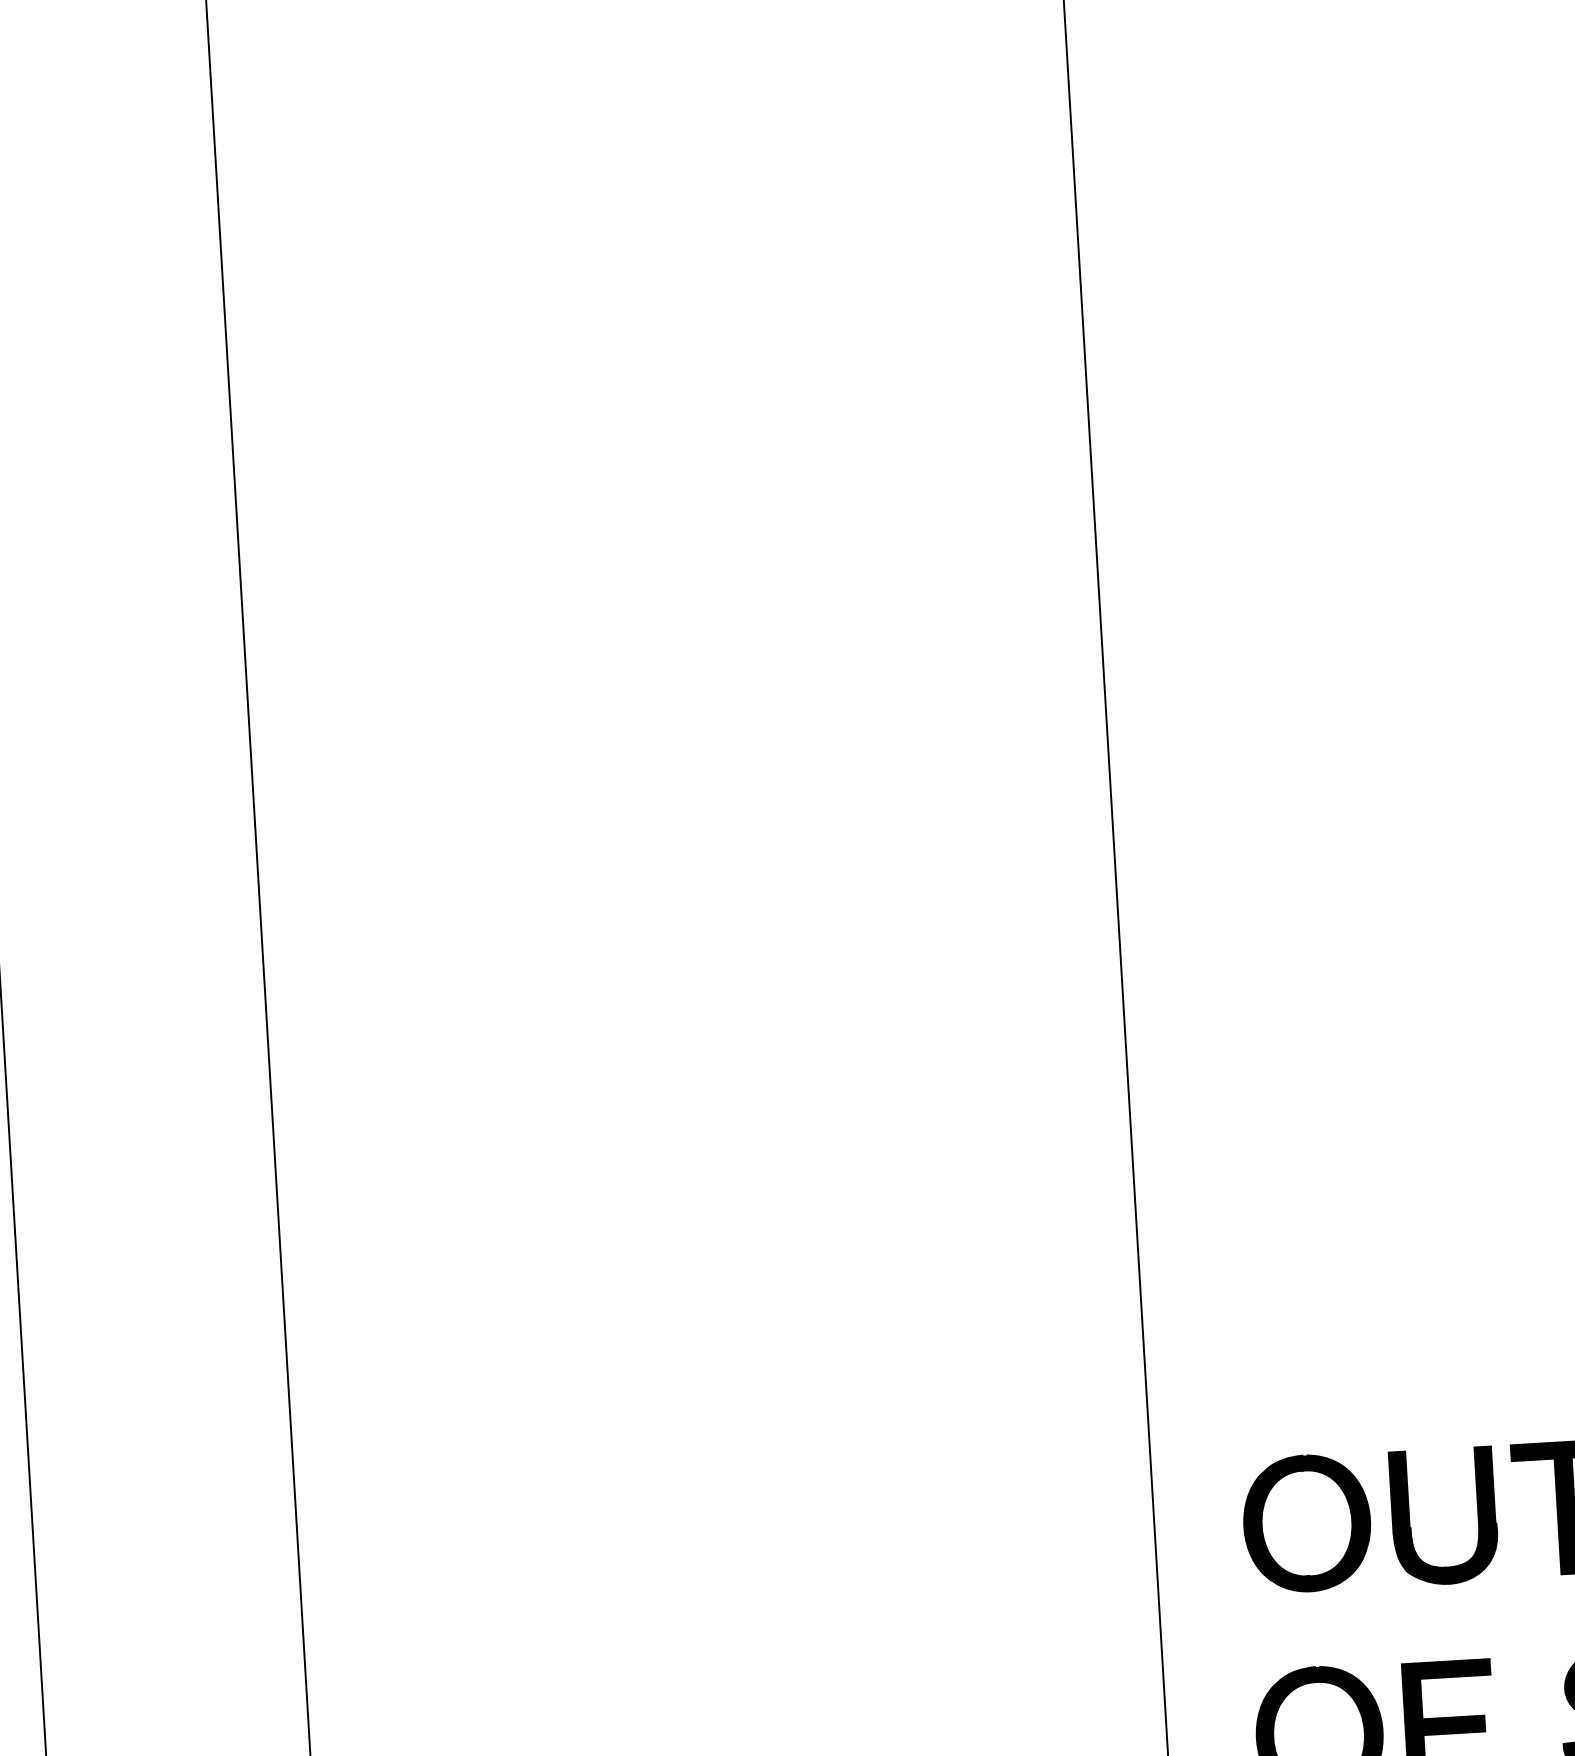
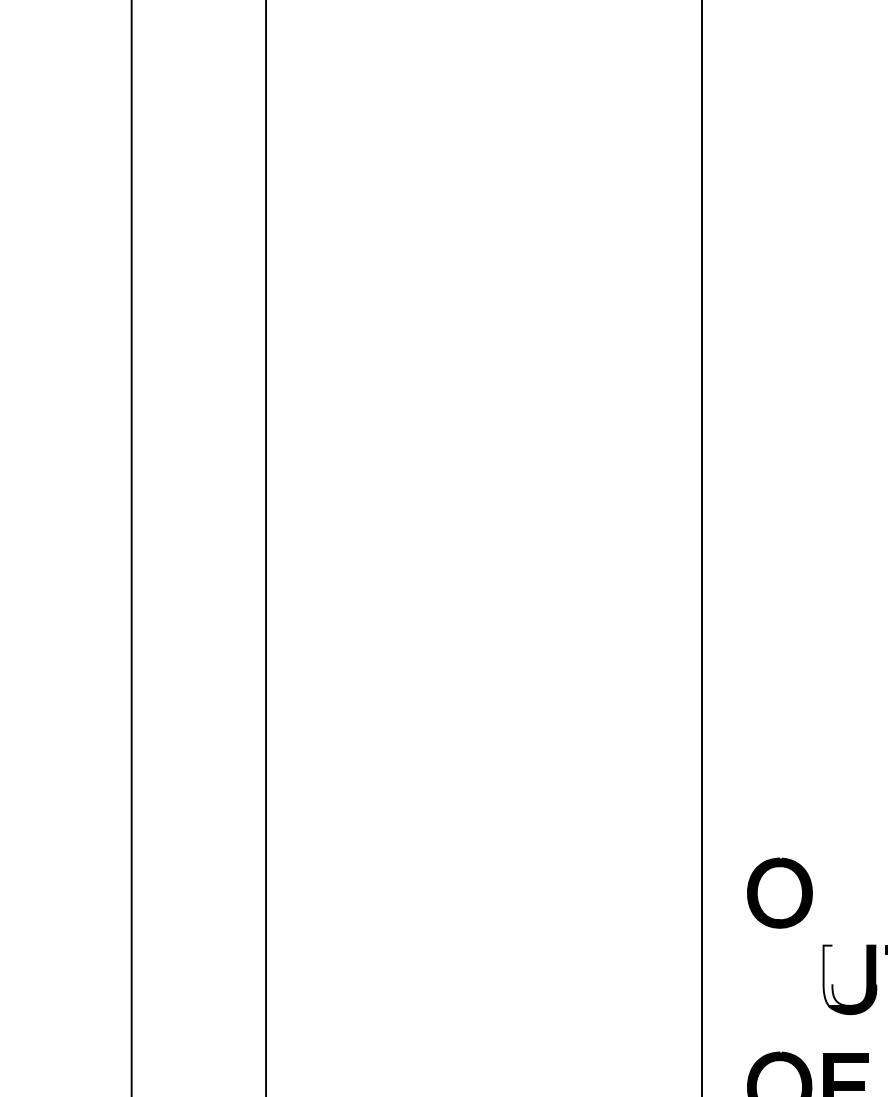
fill: (1417, 1509) -> (836, 975), removed
part: (1306, 1522) -> (779, 892), moved

